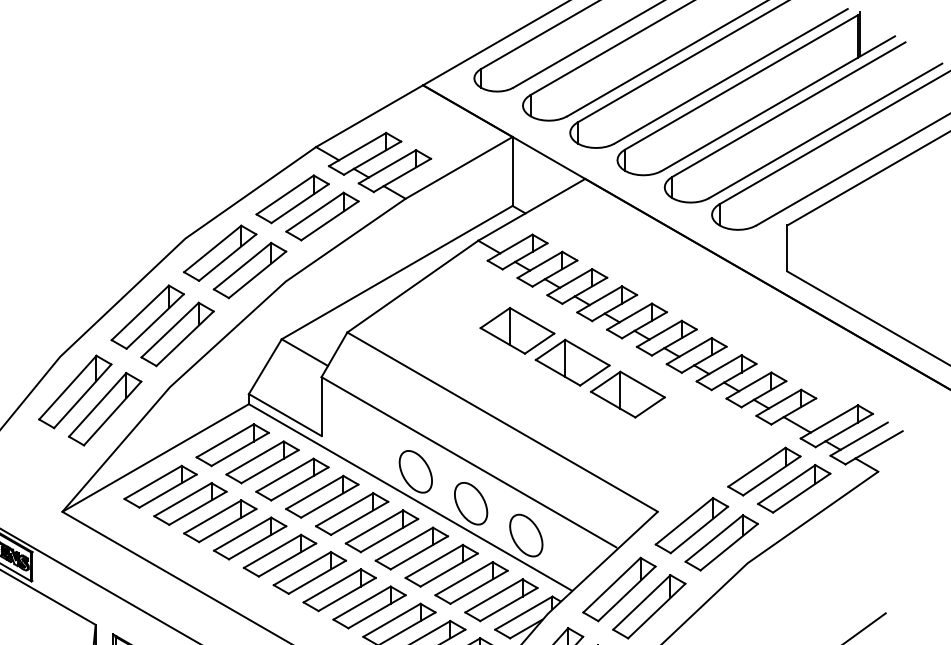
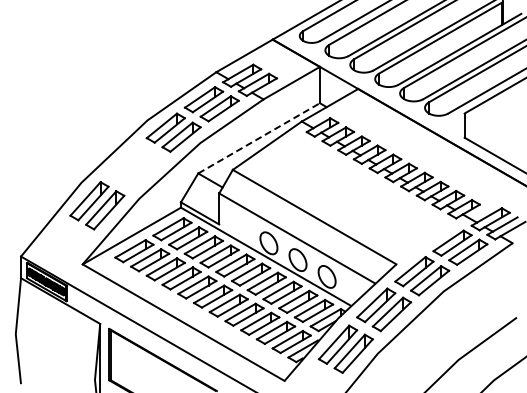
line: (397, 272) -> (259, 138), solid -> dashed
part: (162, 326) -> (135, 166), removed
part: (572, 362) -> (351, 185), removed

